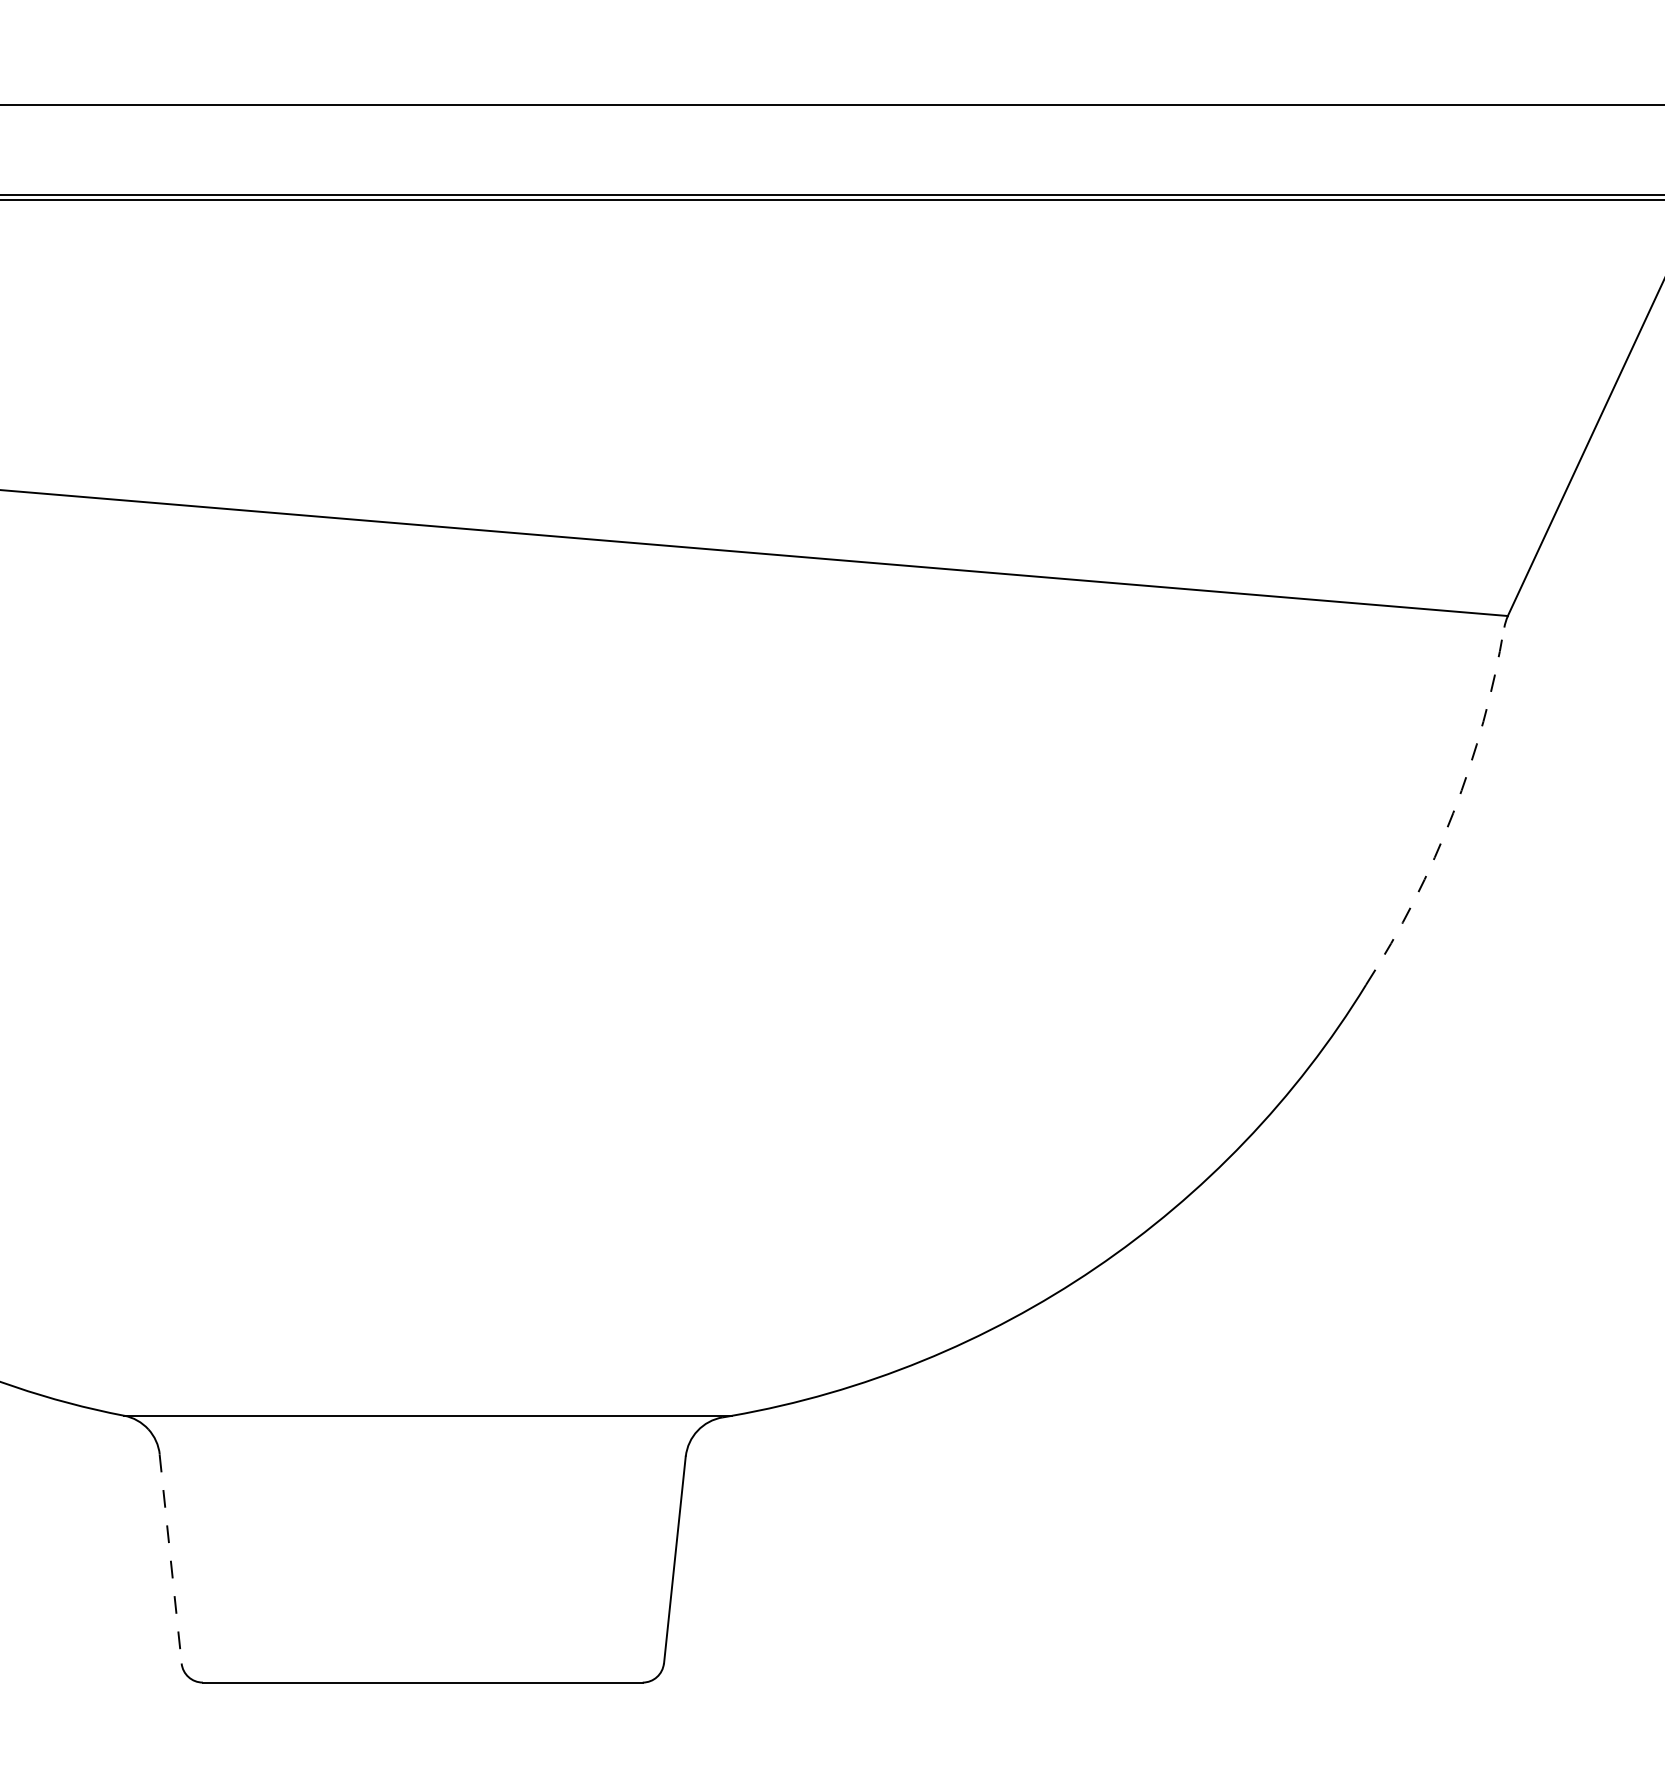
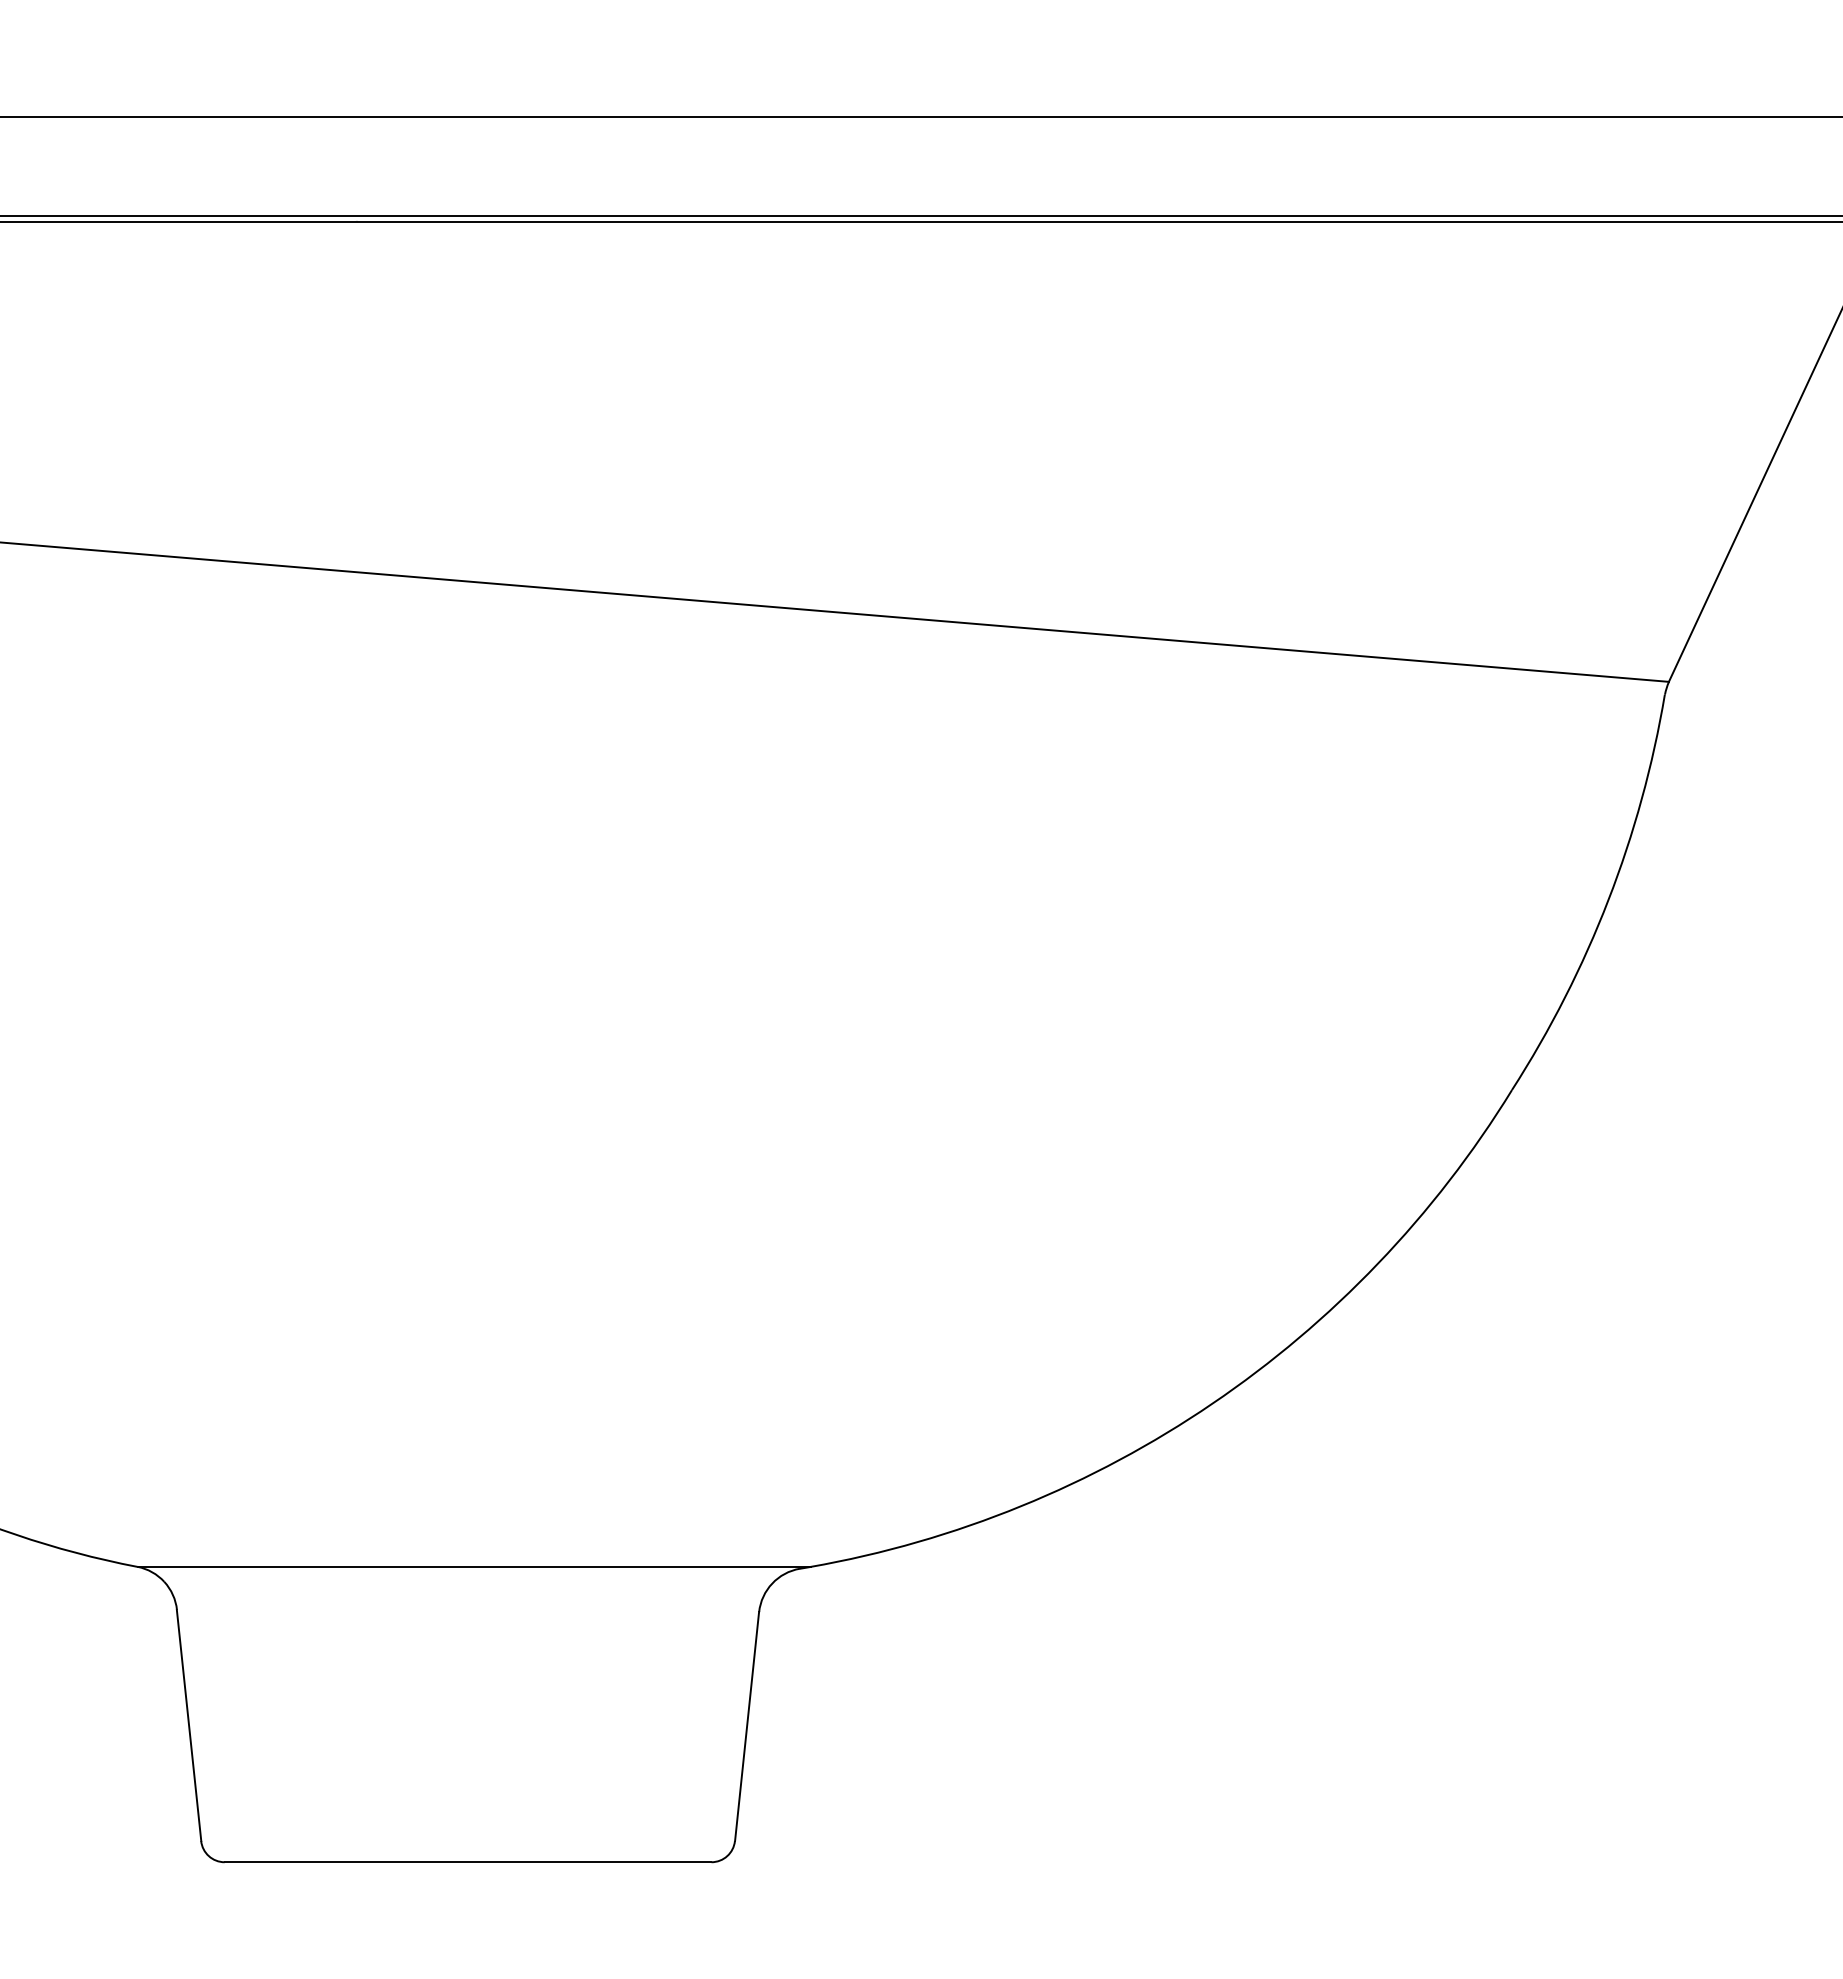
arc: (1453, 813) -> (1608, 900), dashed -> solid
line: (170, 1559) -> (188, 1726), dashed -> solid

